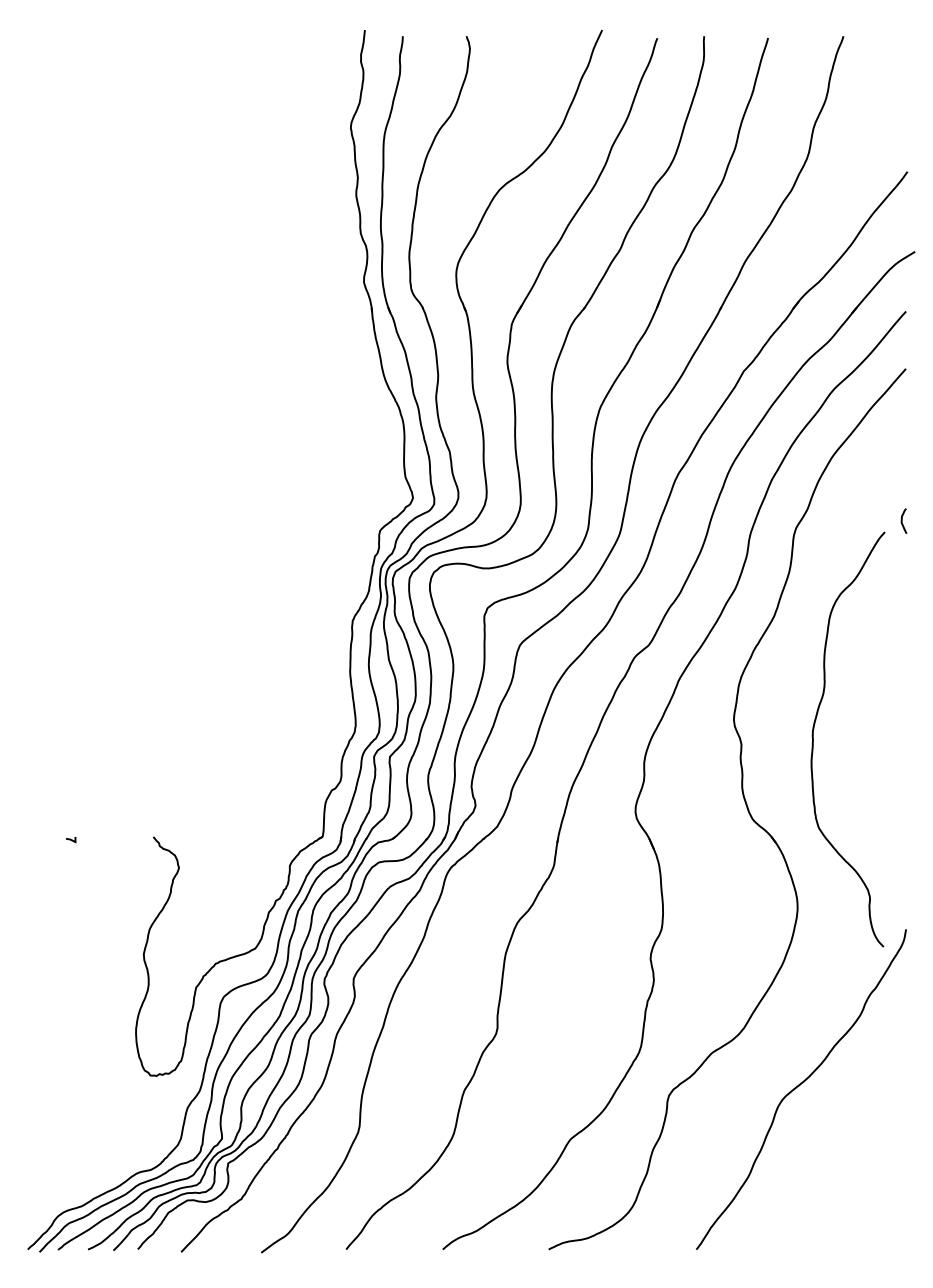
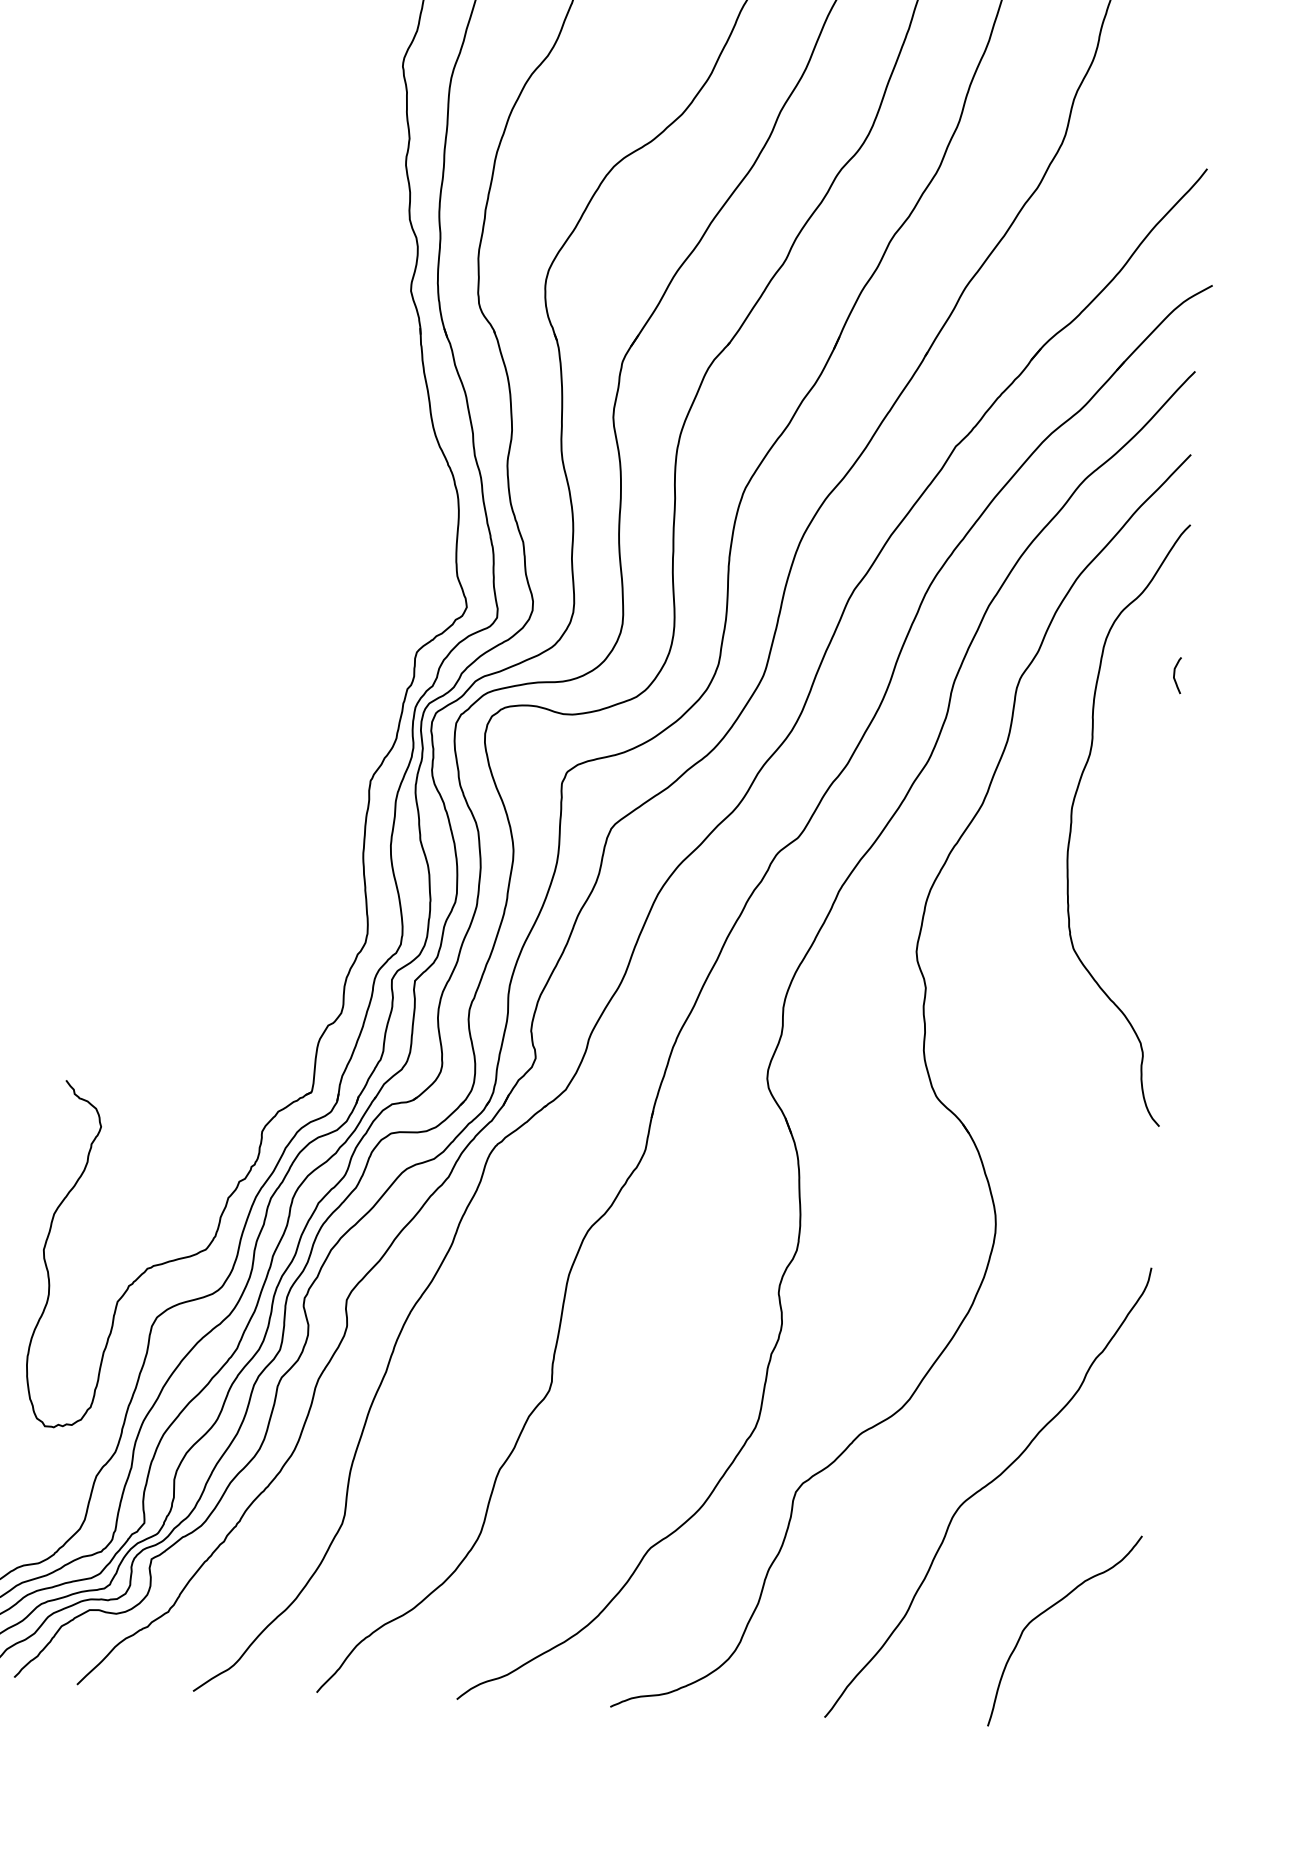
curve: (813, 739) -> (1072, 820), moved
curve: (848, 1167) -> (1051, 1609), added

